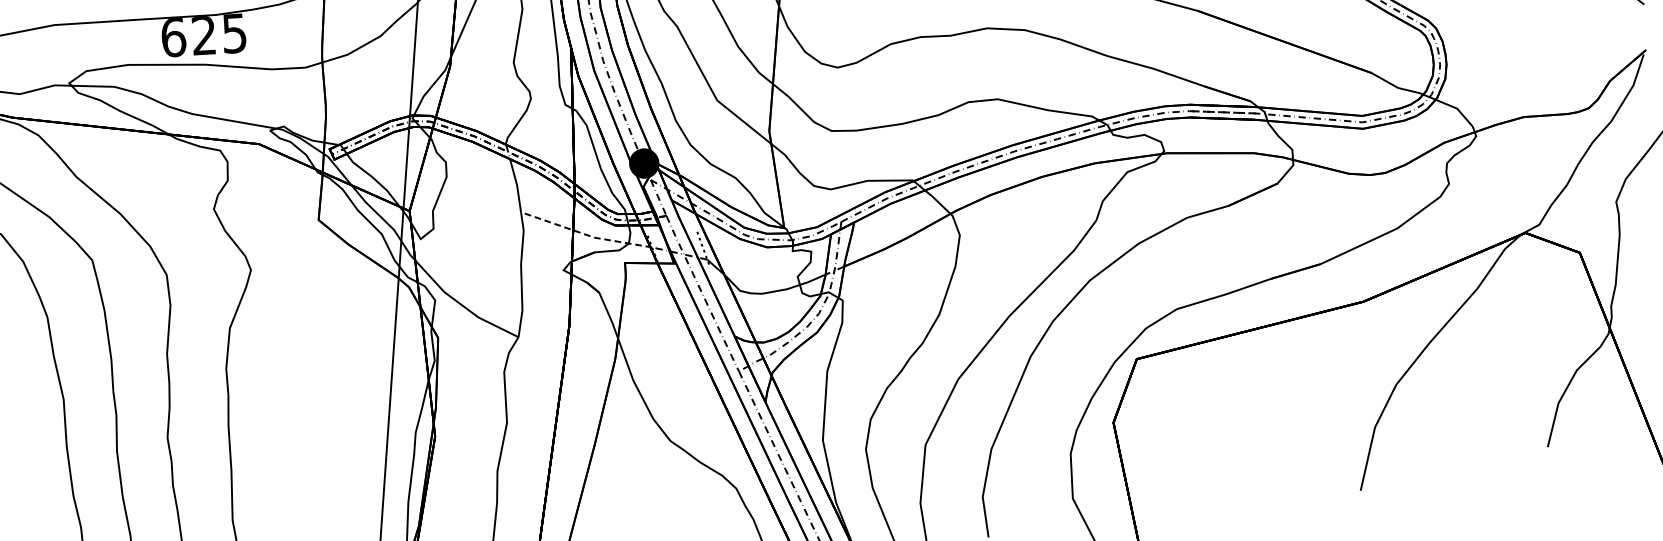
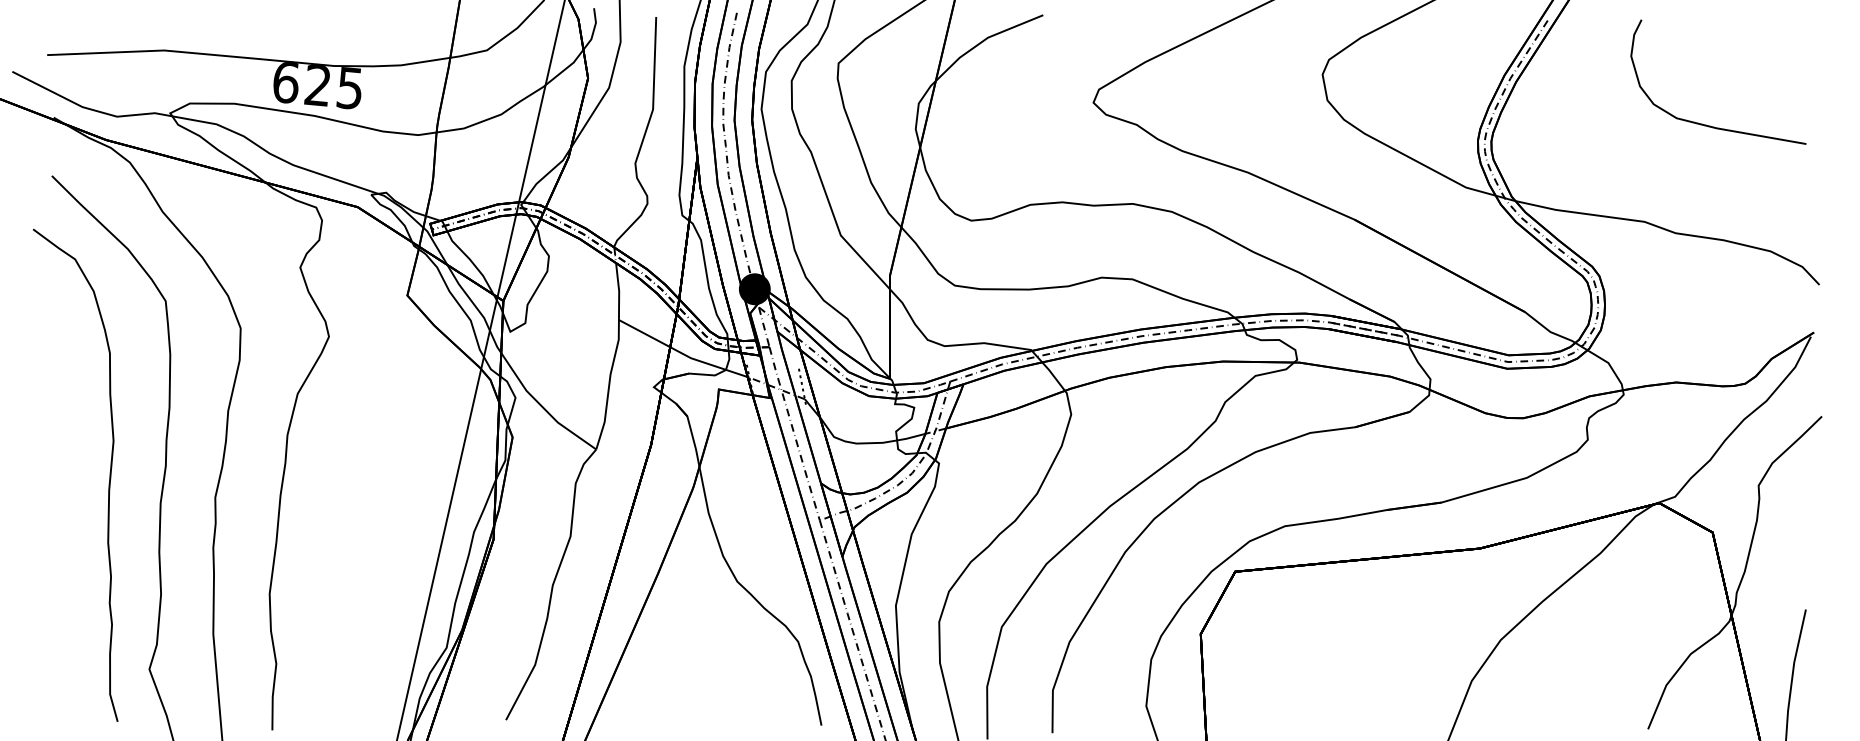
line: (585, 234) -> (682, 353), dashed -> solid

